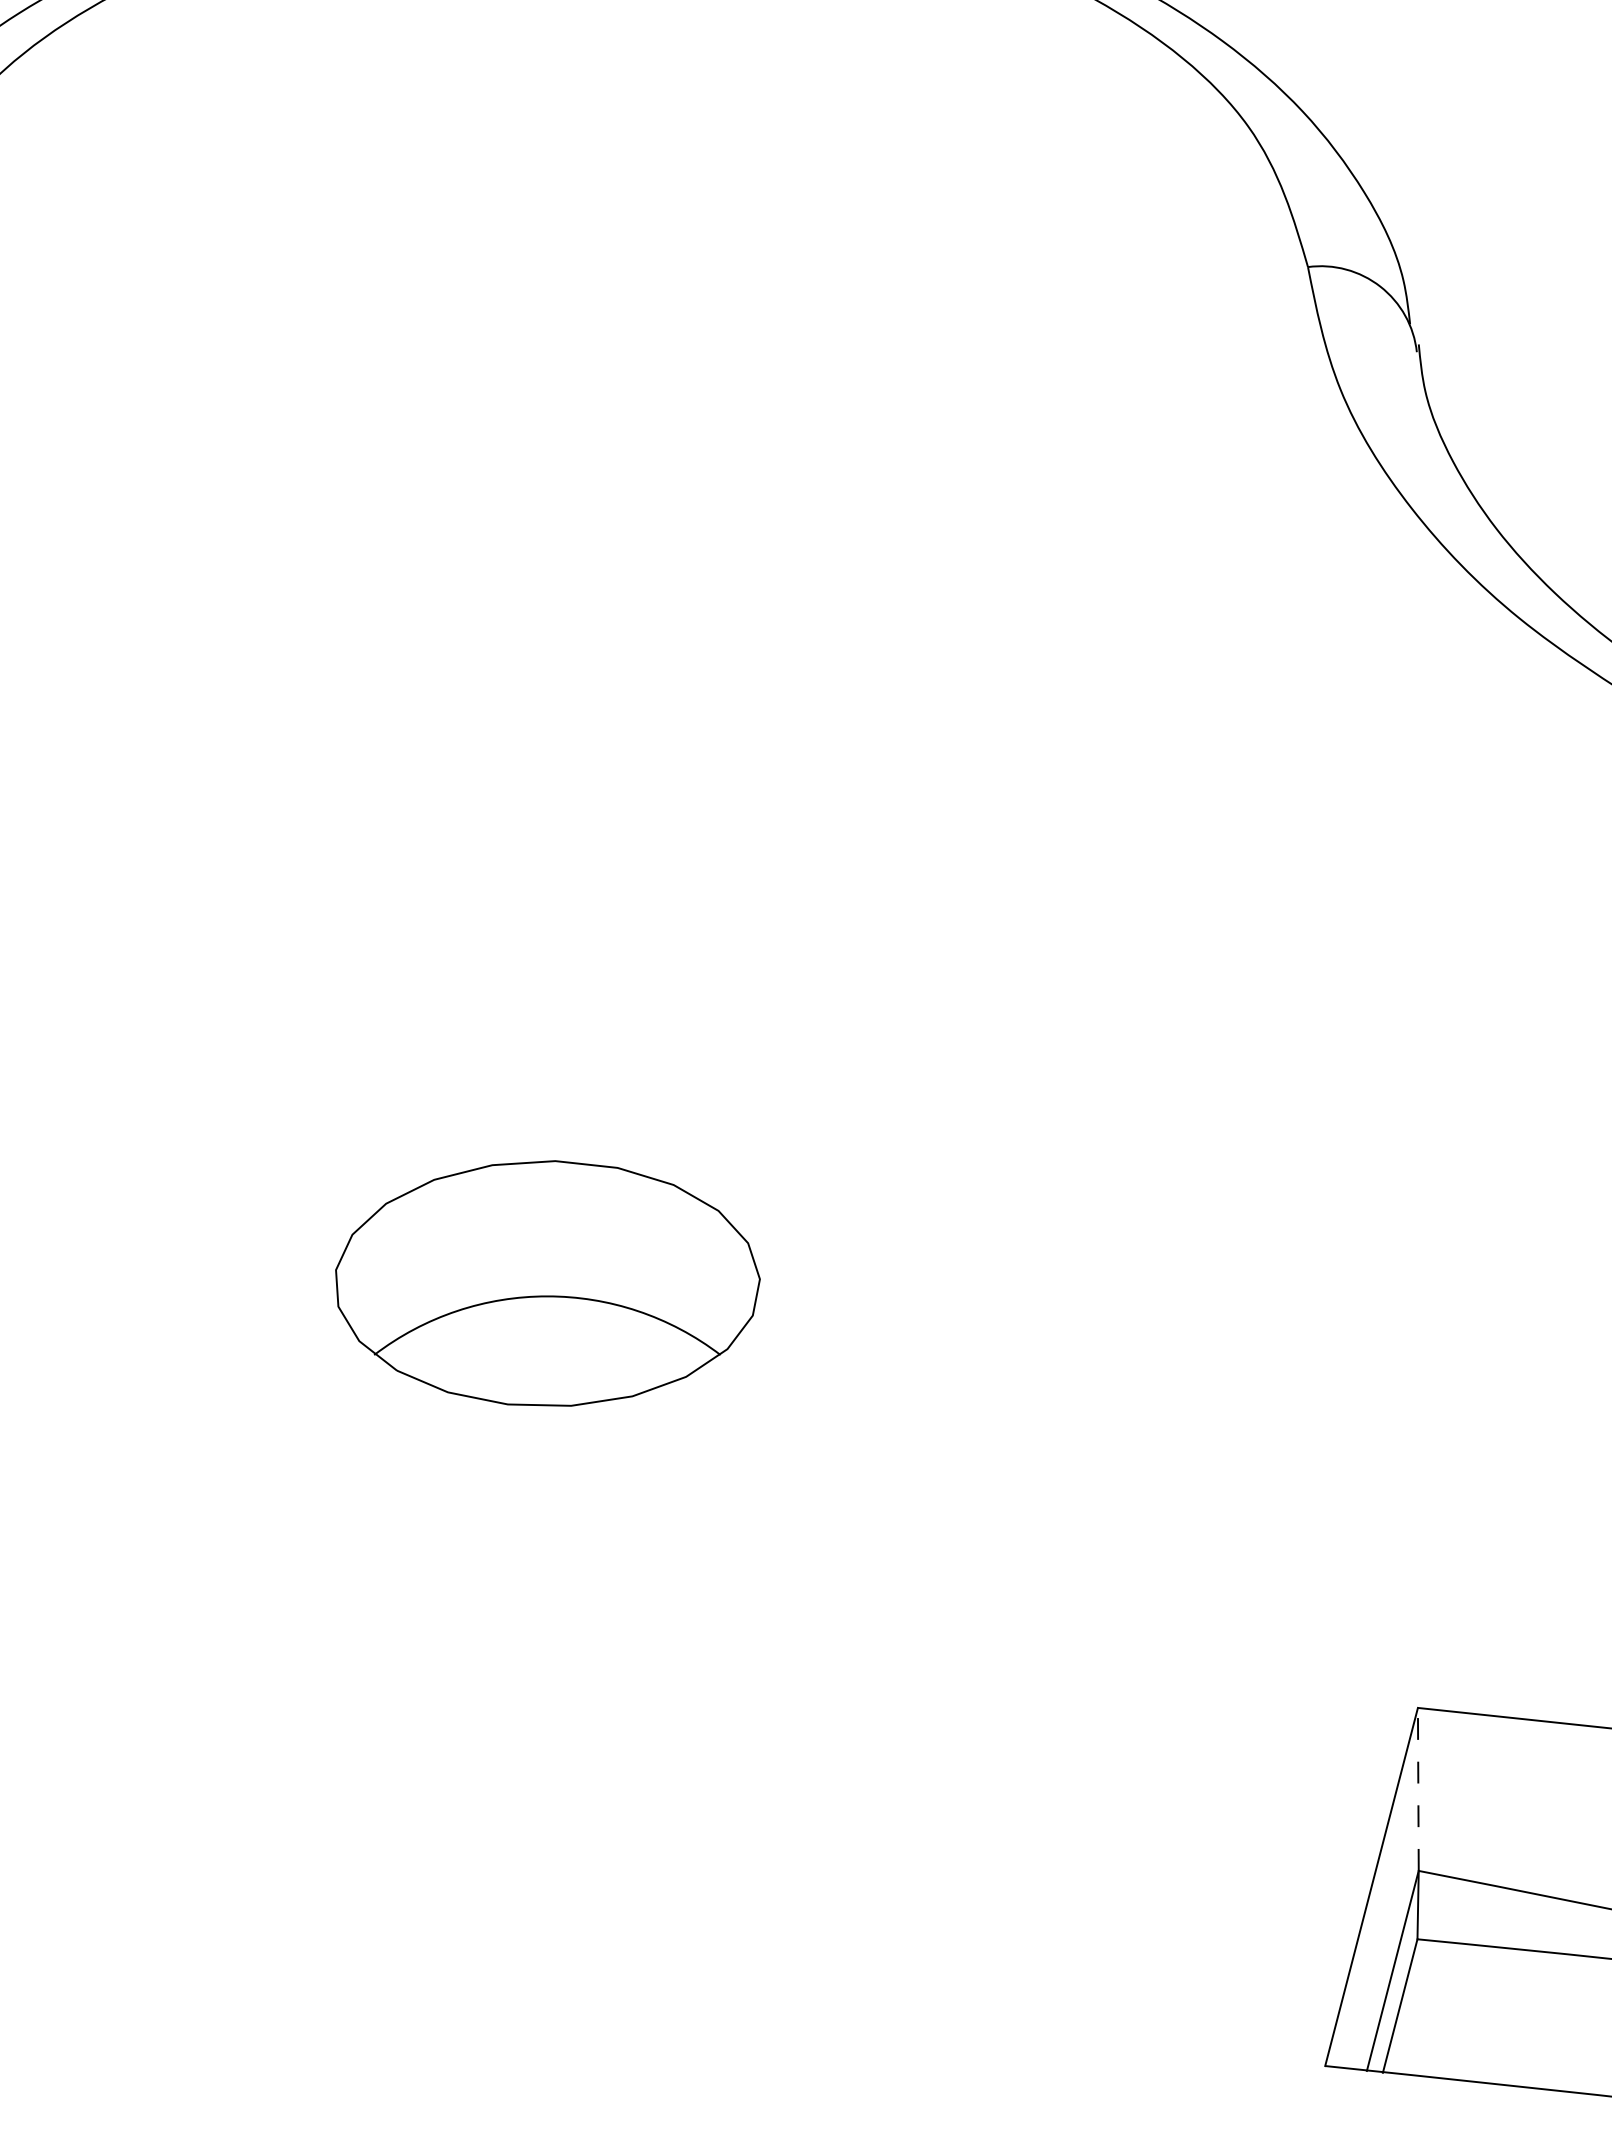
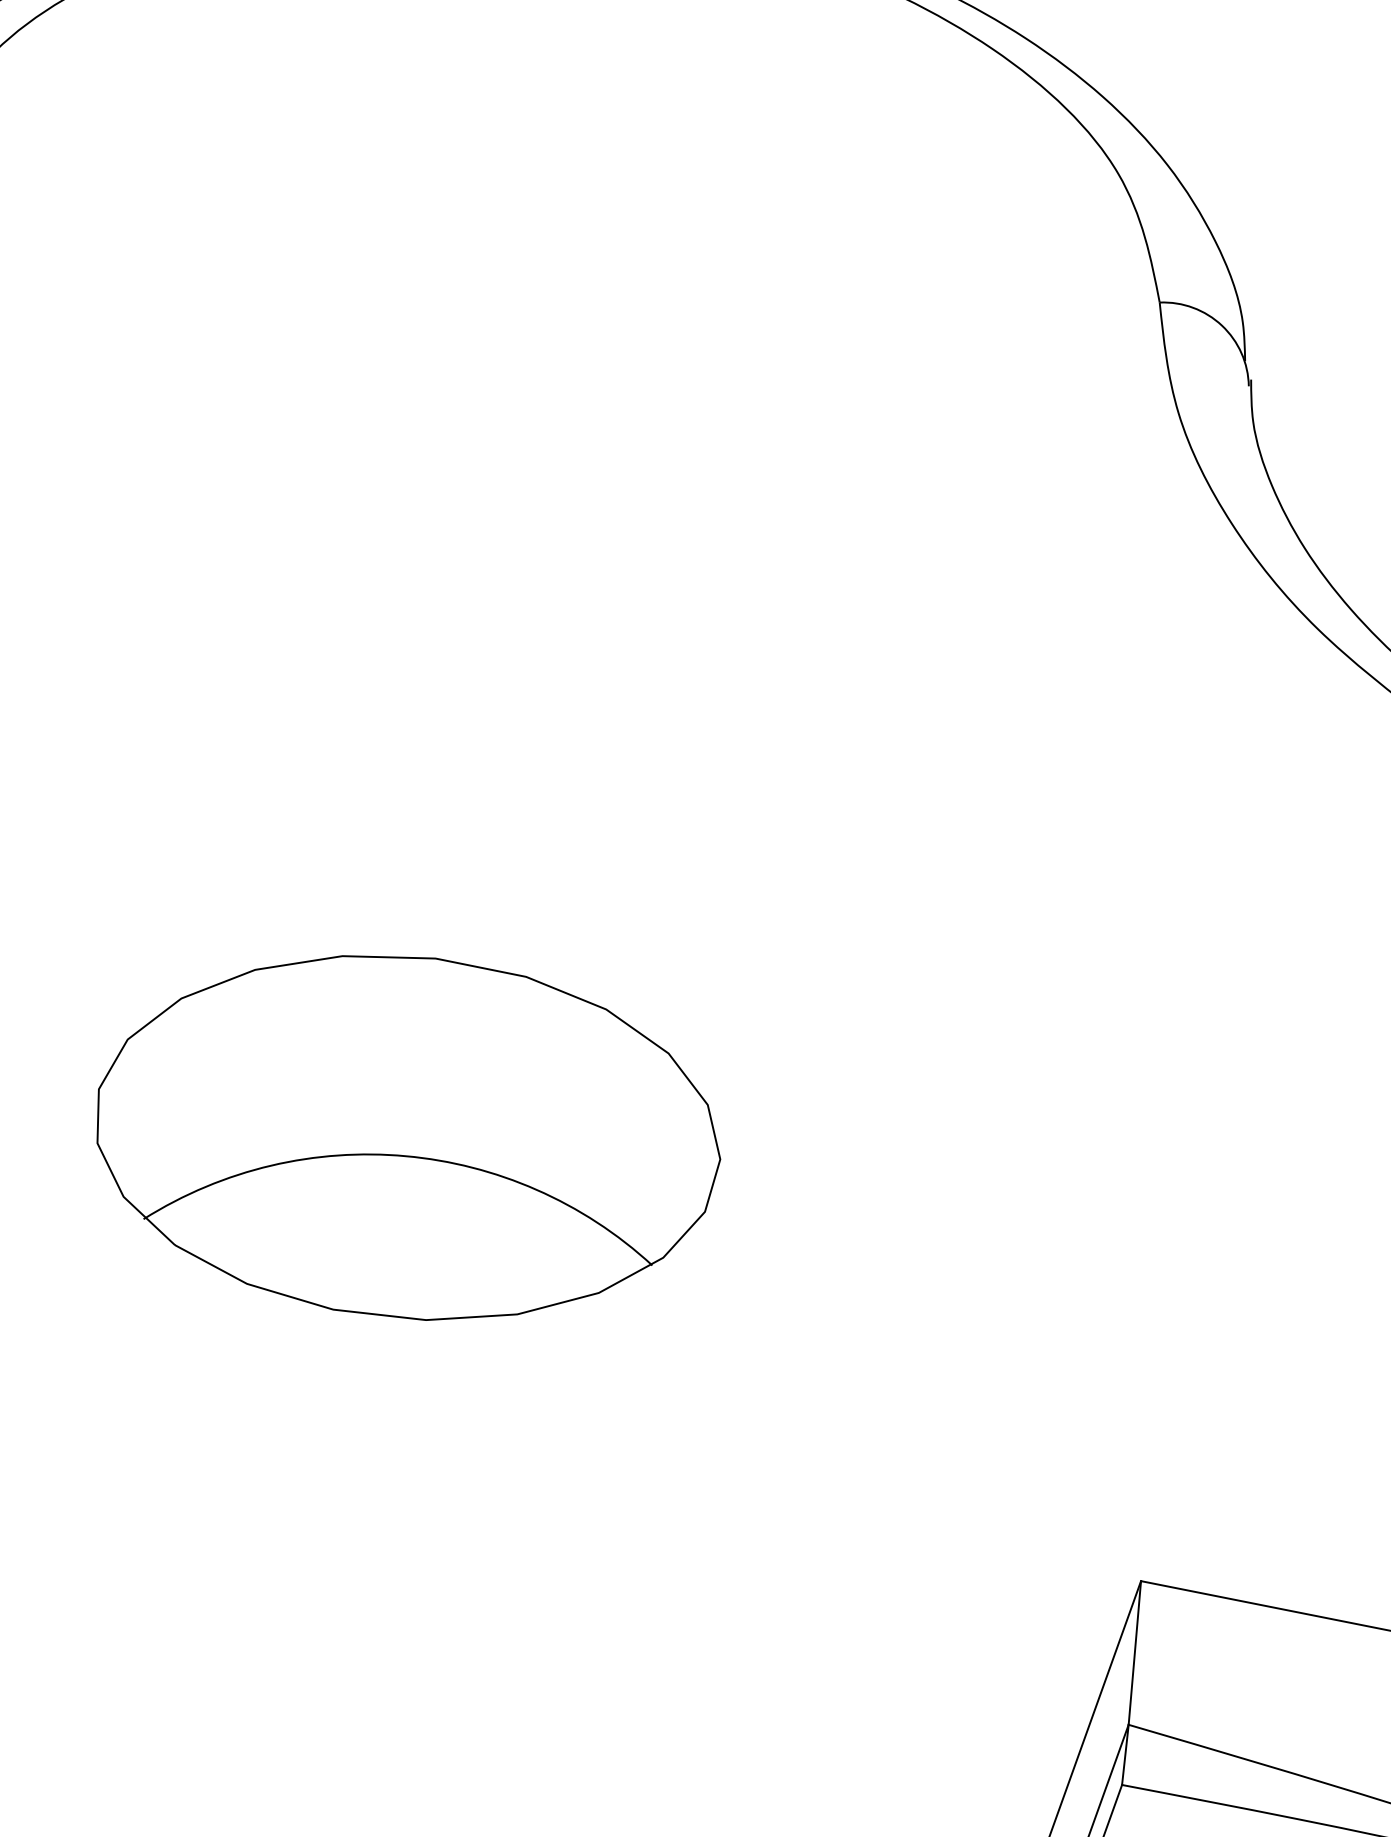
part: (547, 1283) -> (407, 1137), size x1.67
line: (1418, 1788) -> (1135, 1652), dashed -> solid

